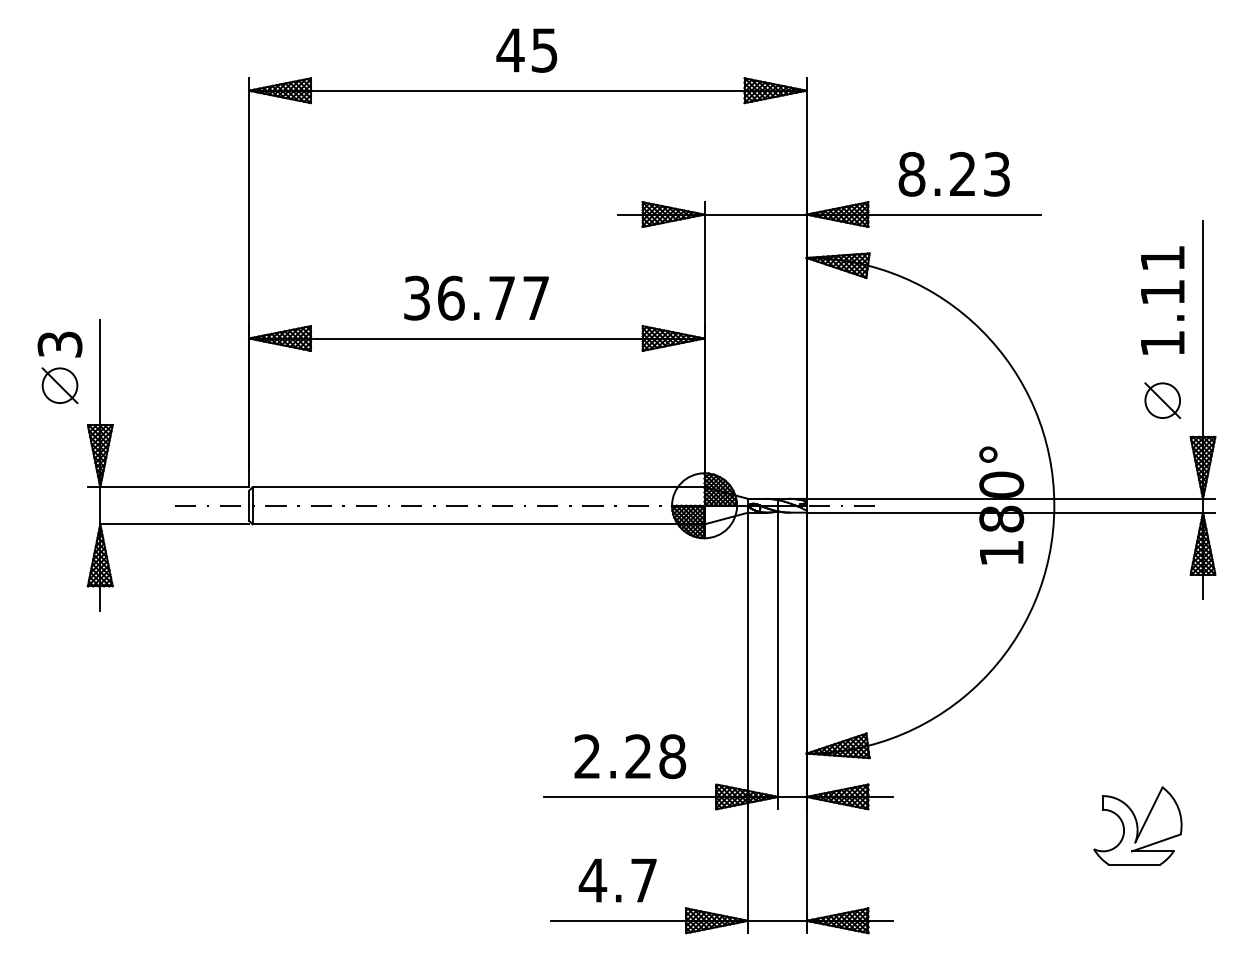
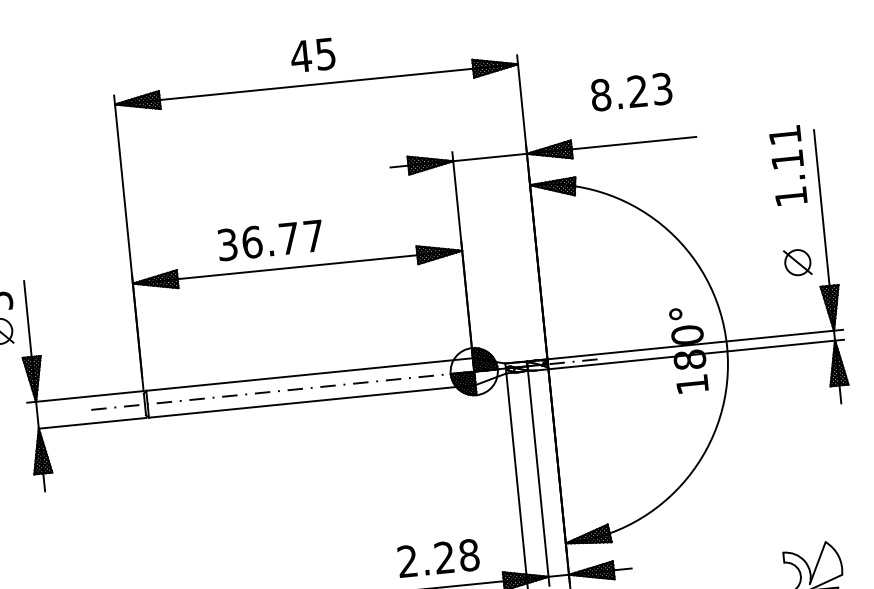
text: (953, 174) -> (631, 92), moved
text: (476, 297) -> (270, 239), moved
text: (1162, 300) -> (787, 165), moved

